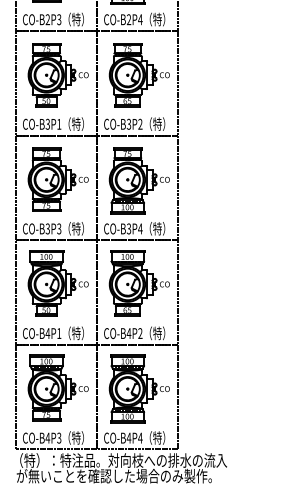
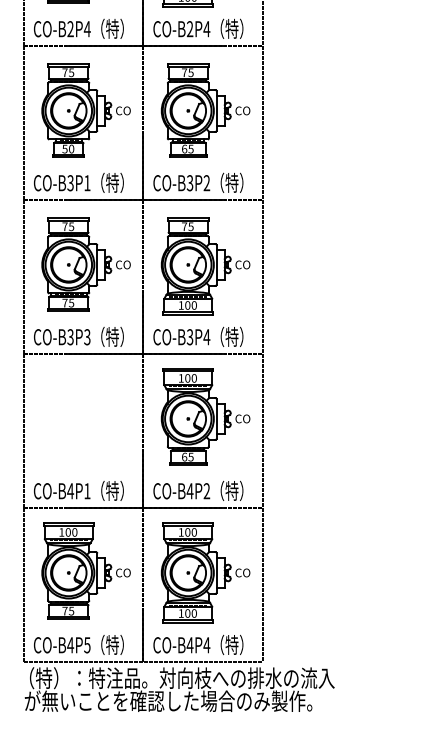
text: (58, 19) -> (86, 28), CO-B2P3 -> CO-B2P4
part: (57, 283) -> (84, 417), removed
text: (59, 436) -> (87, 642), CO-B4P3 -> CO-B4P5

